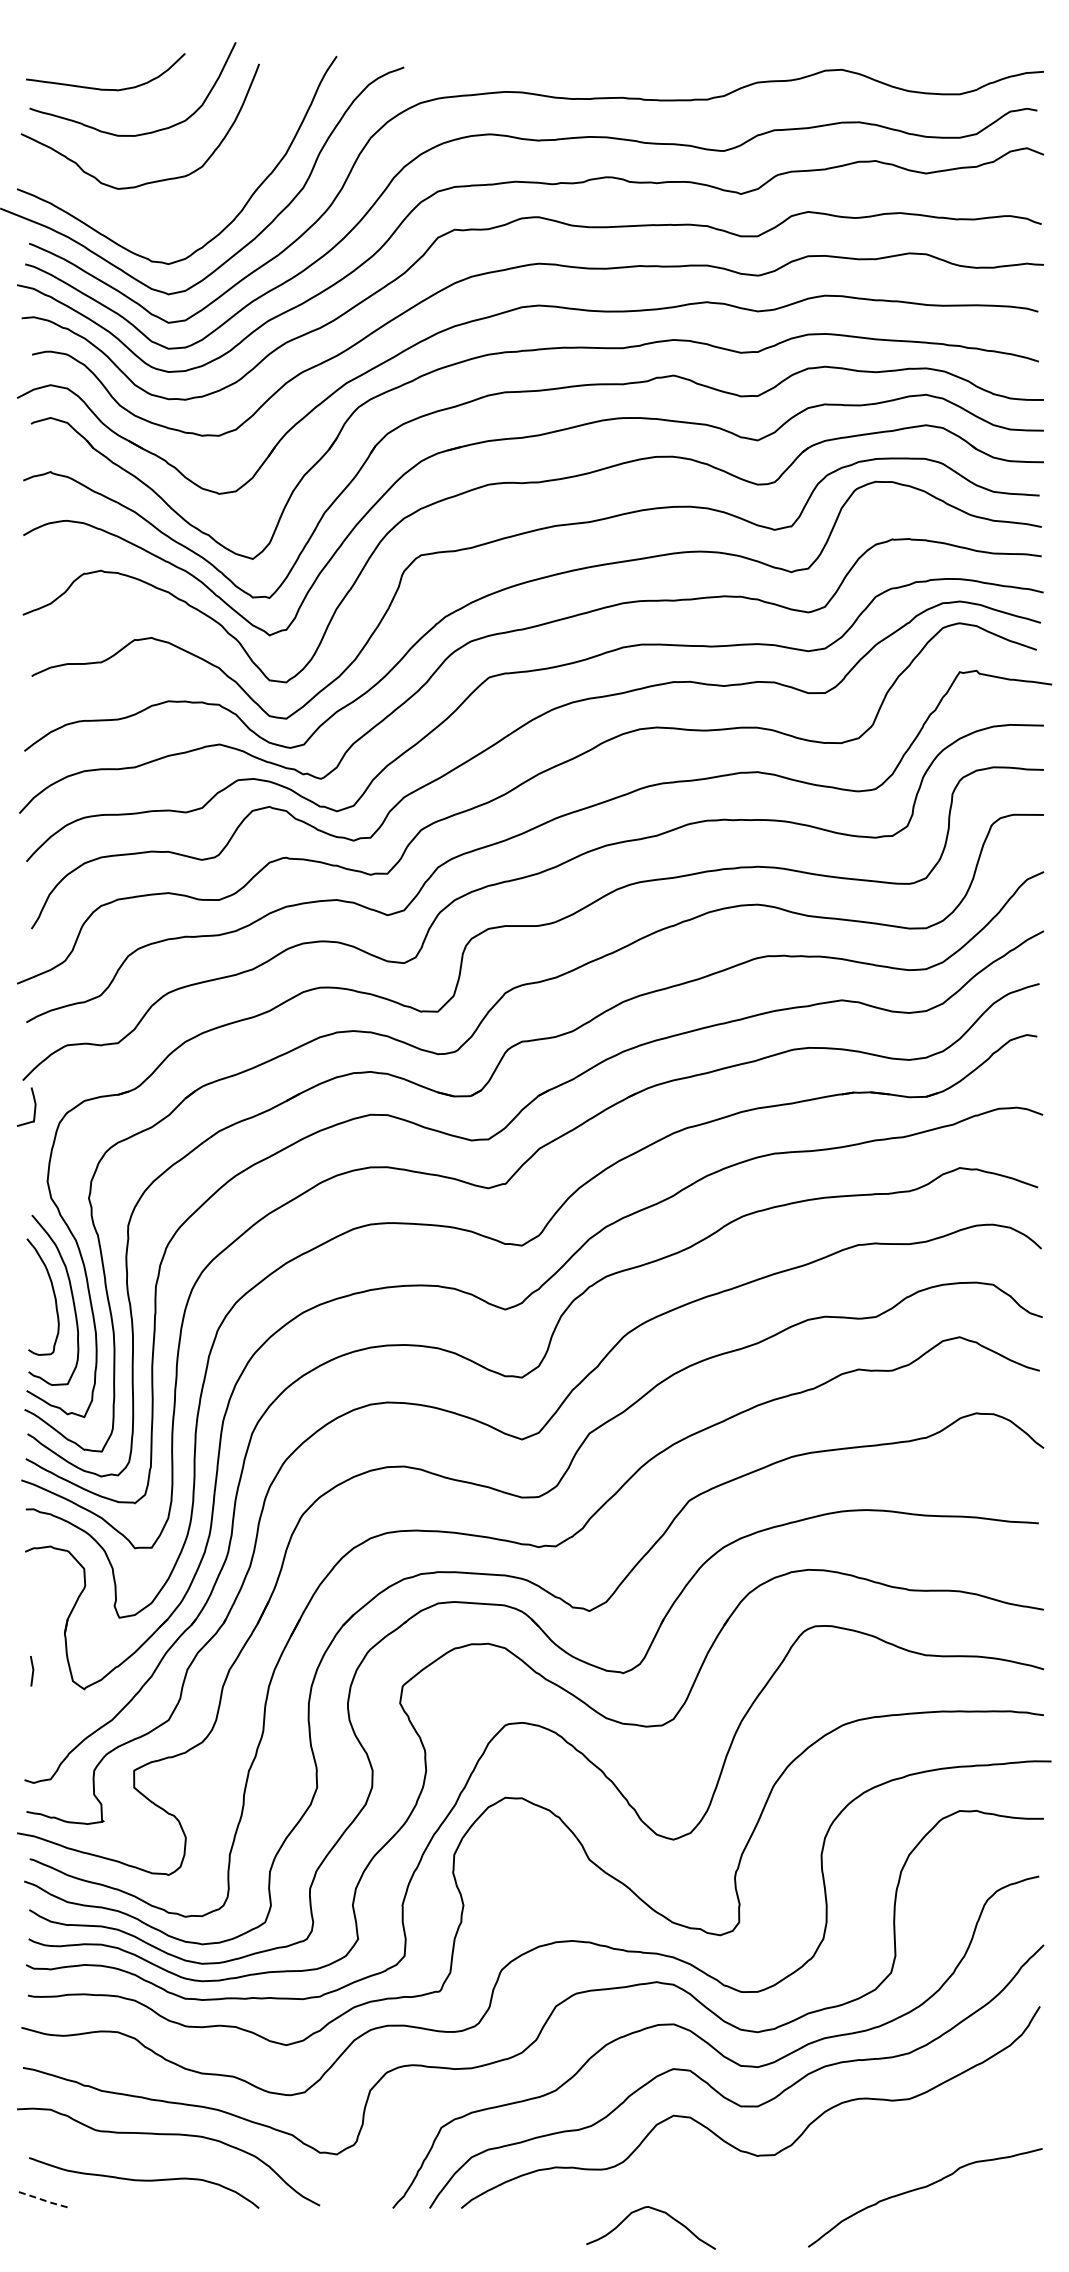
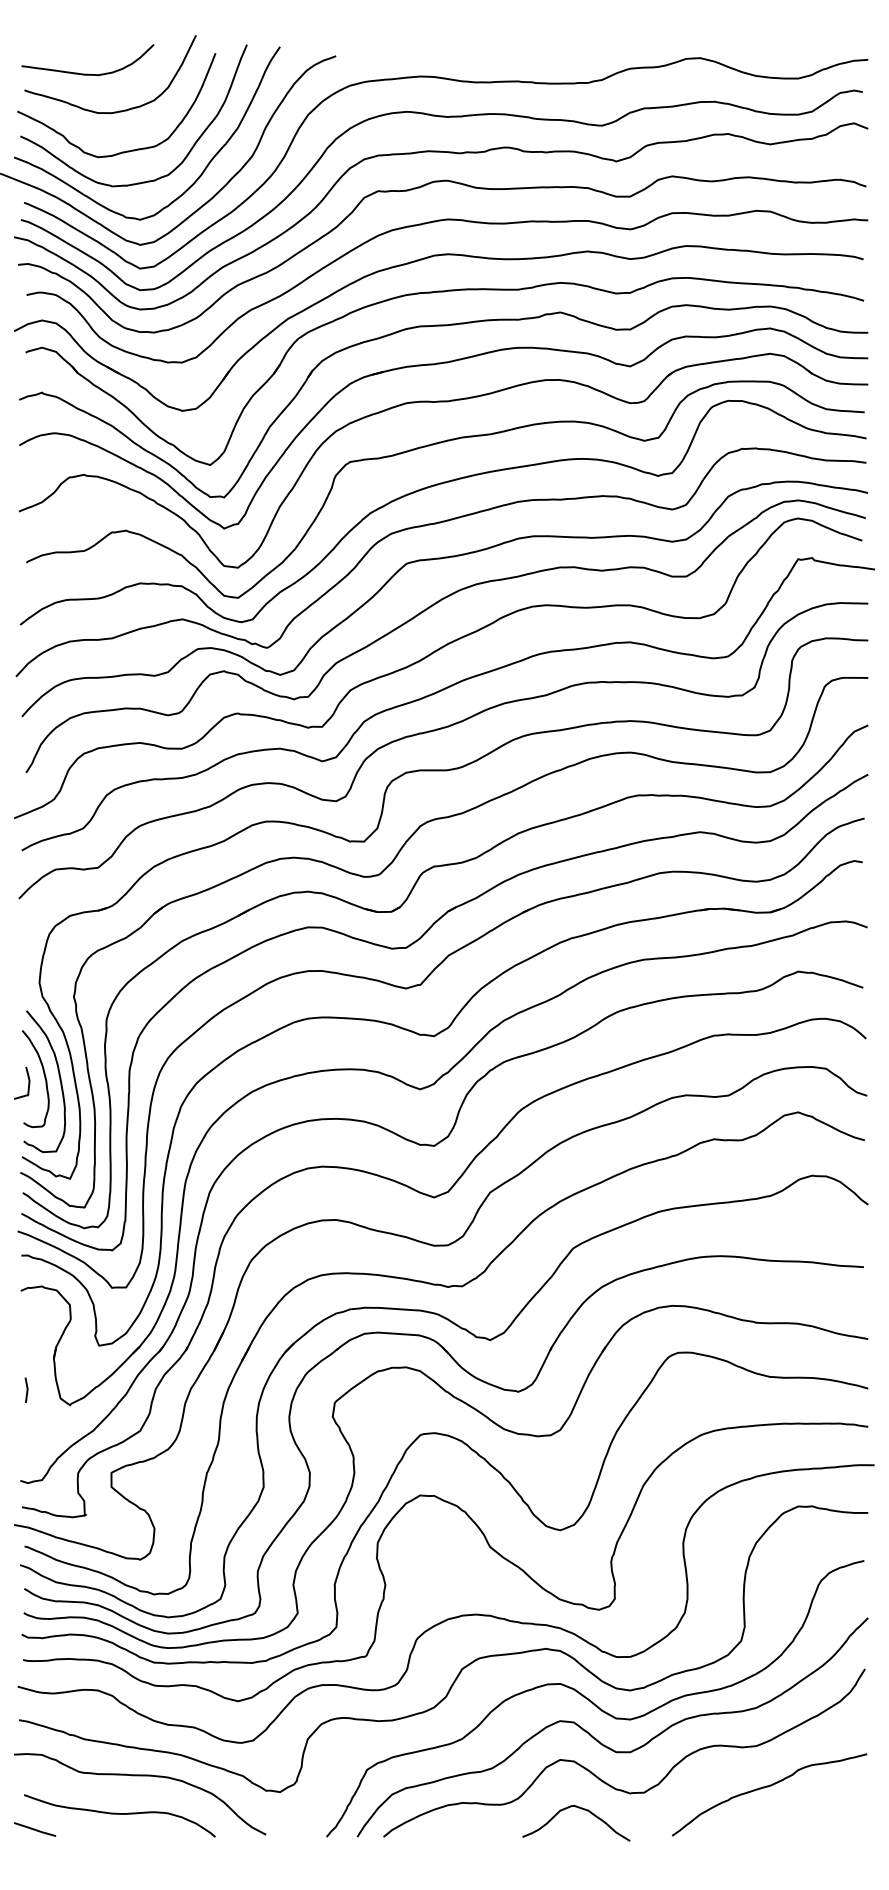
curve: (227, 181) -> (189, 151), added
curve: (34, 1106) -> (28, 1082), moved
curve: (924, 2188) -> (768, 1787), moved
line: (42, 2199) -> (35, 1829), dashed -> solid
curve: (655, 2210) -> (580, 1808), moved

